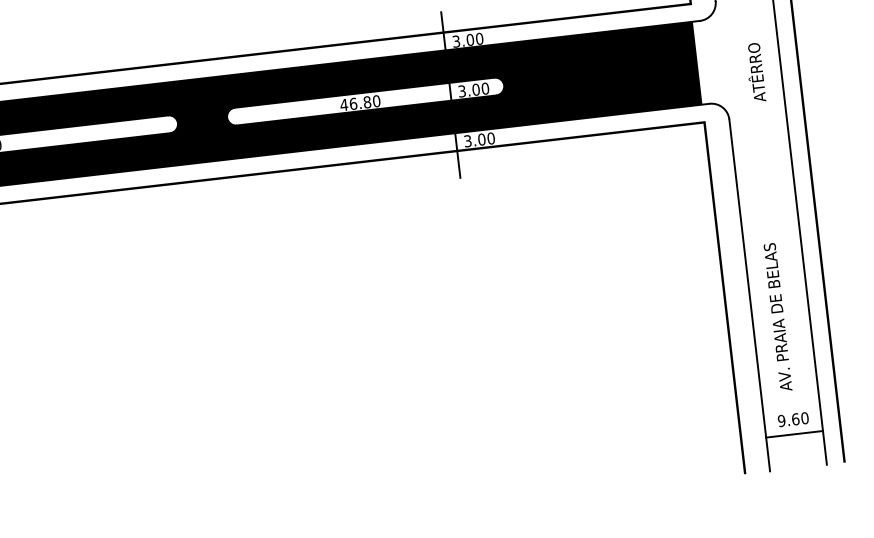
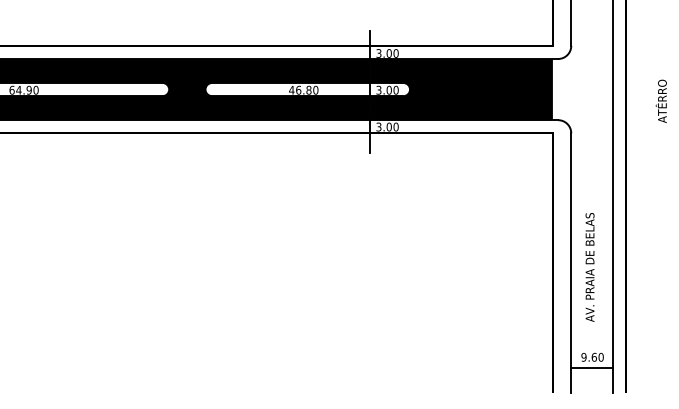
text: (754, 71) -> (660, 100), moved
text: (777, 317) -> (589, 267), moved

